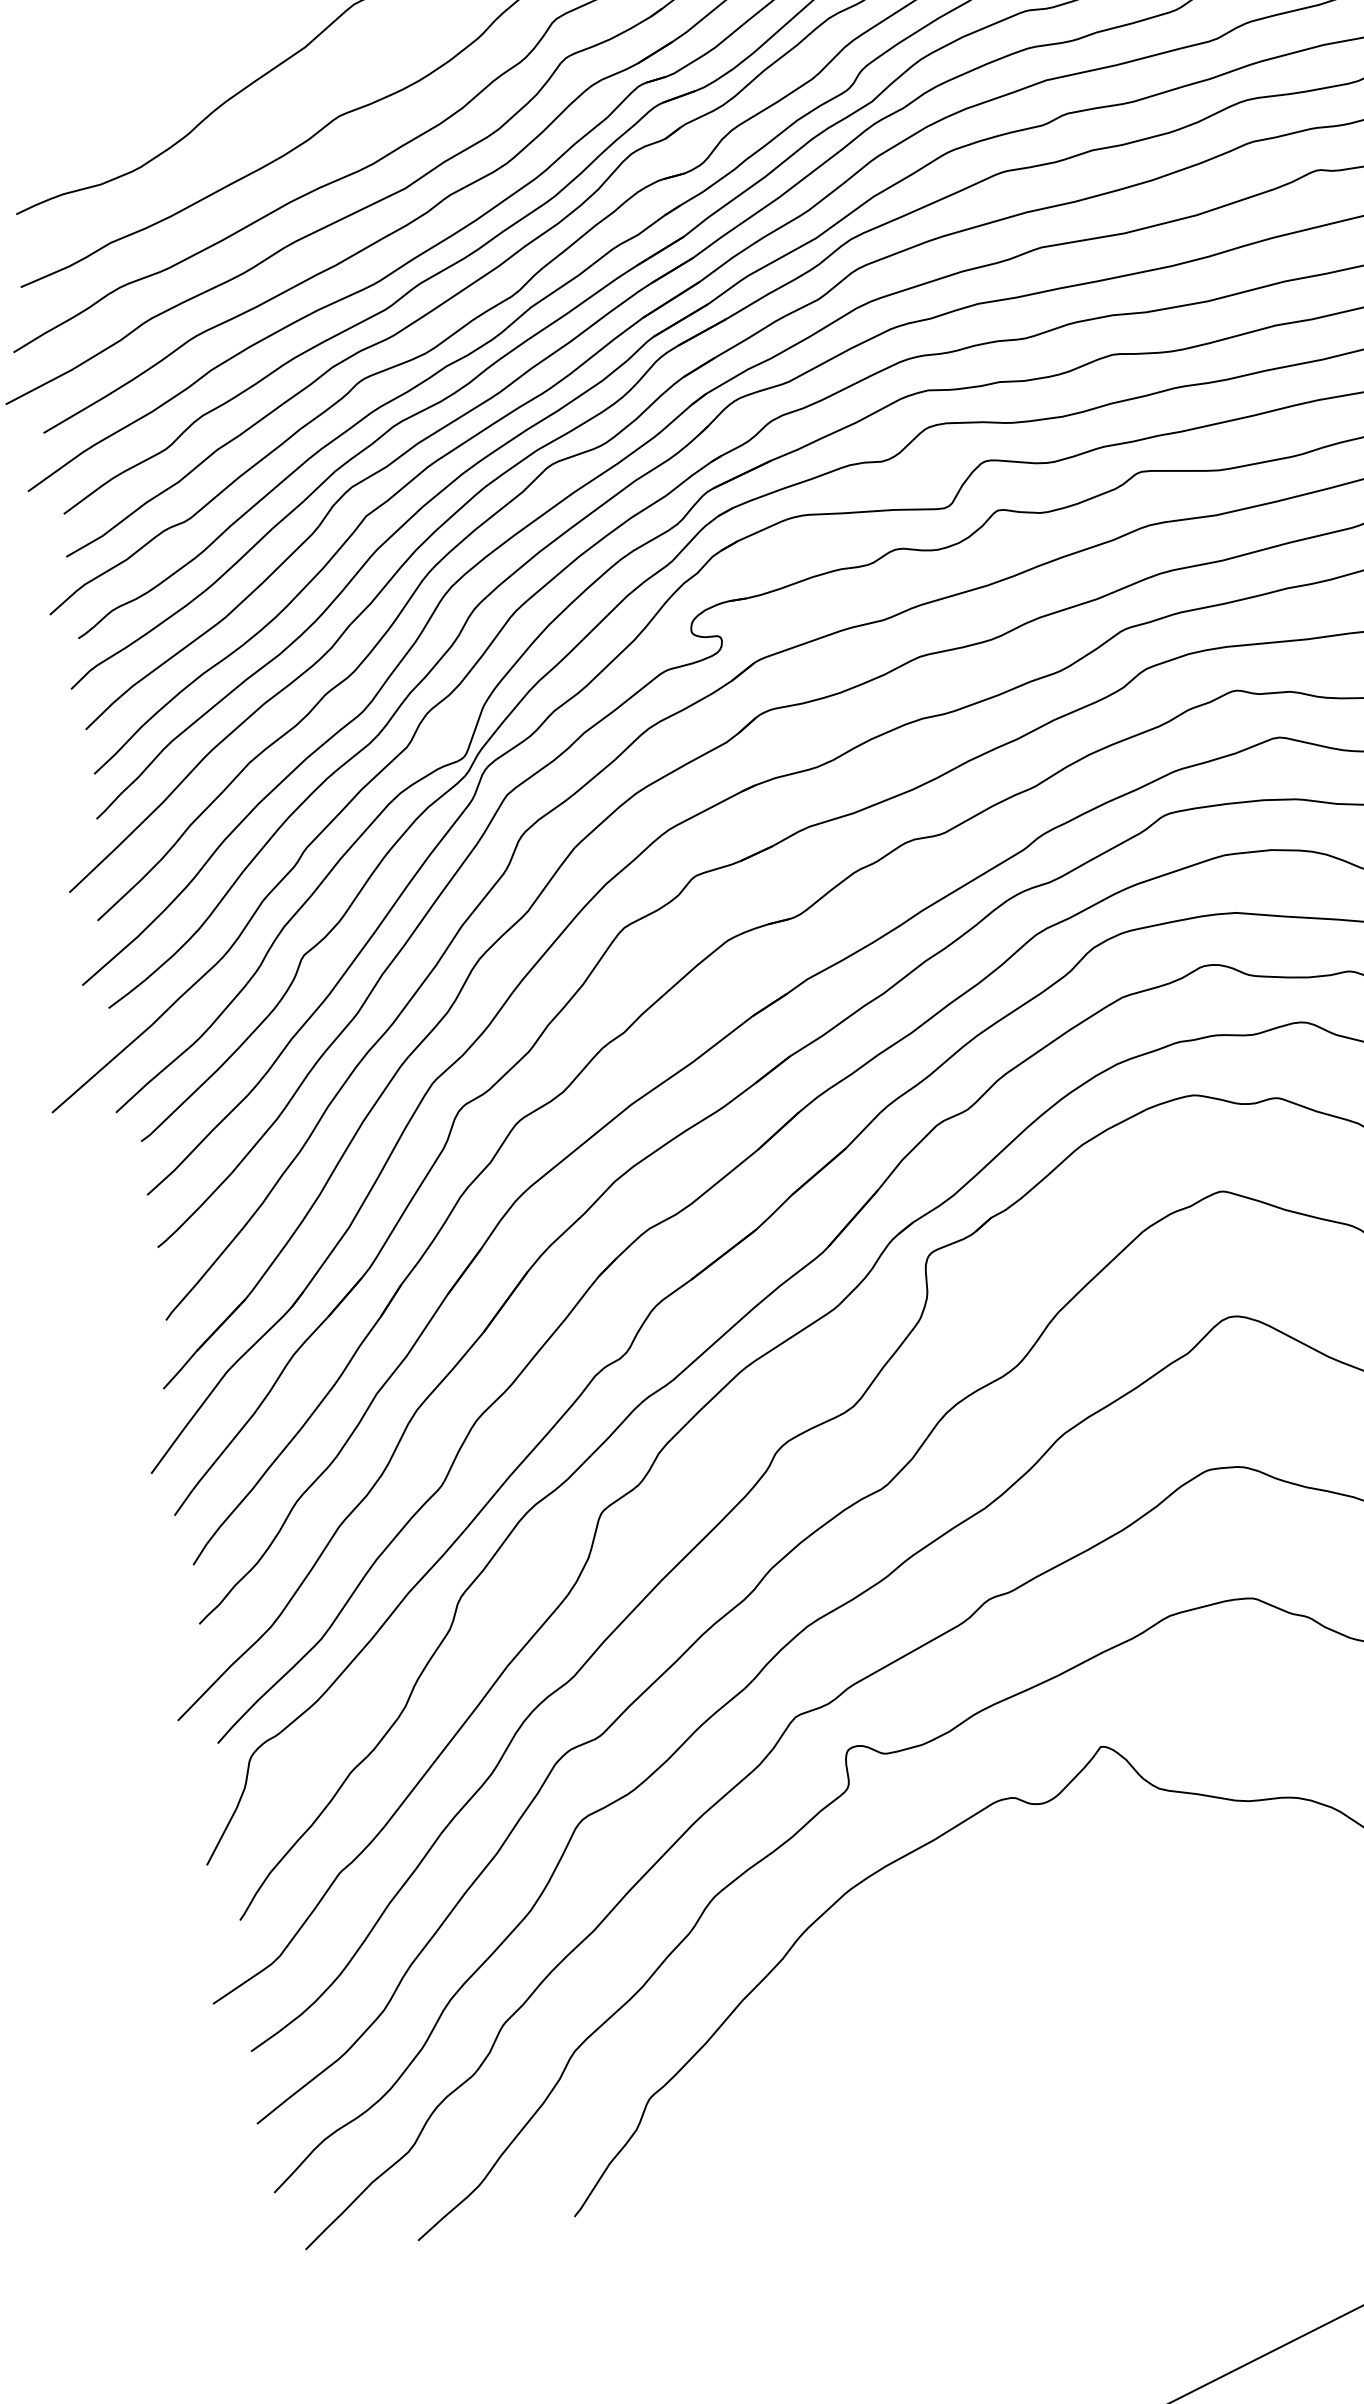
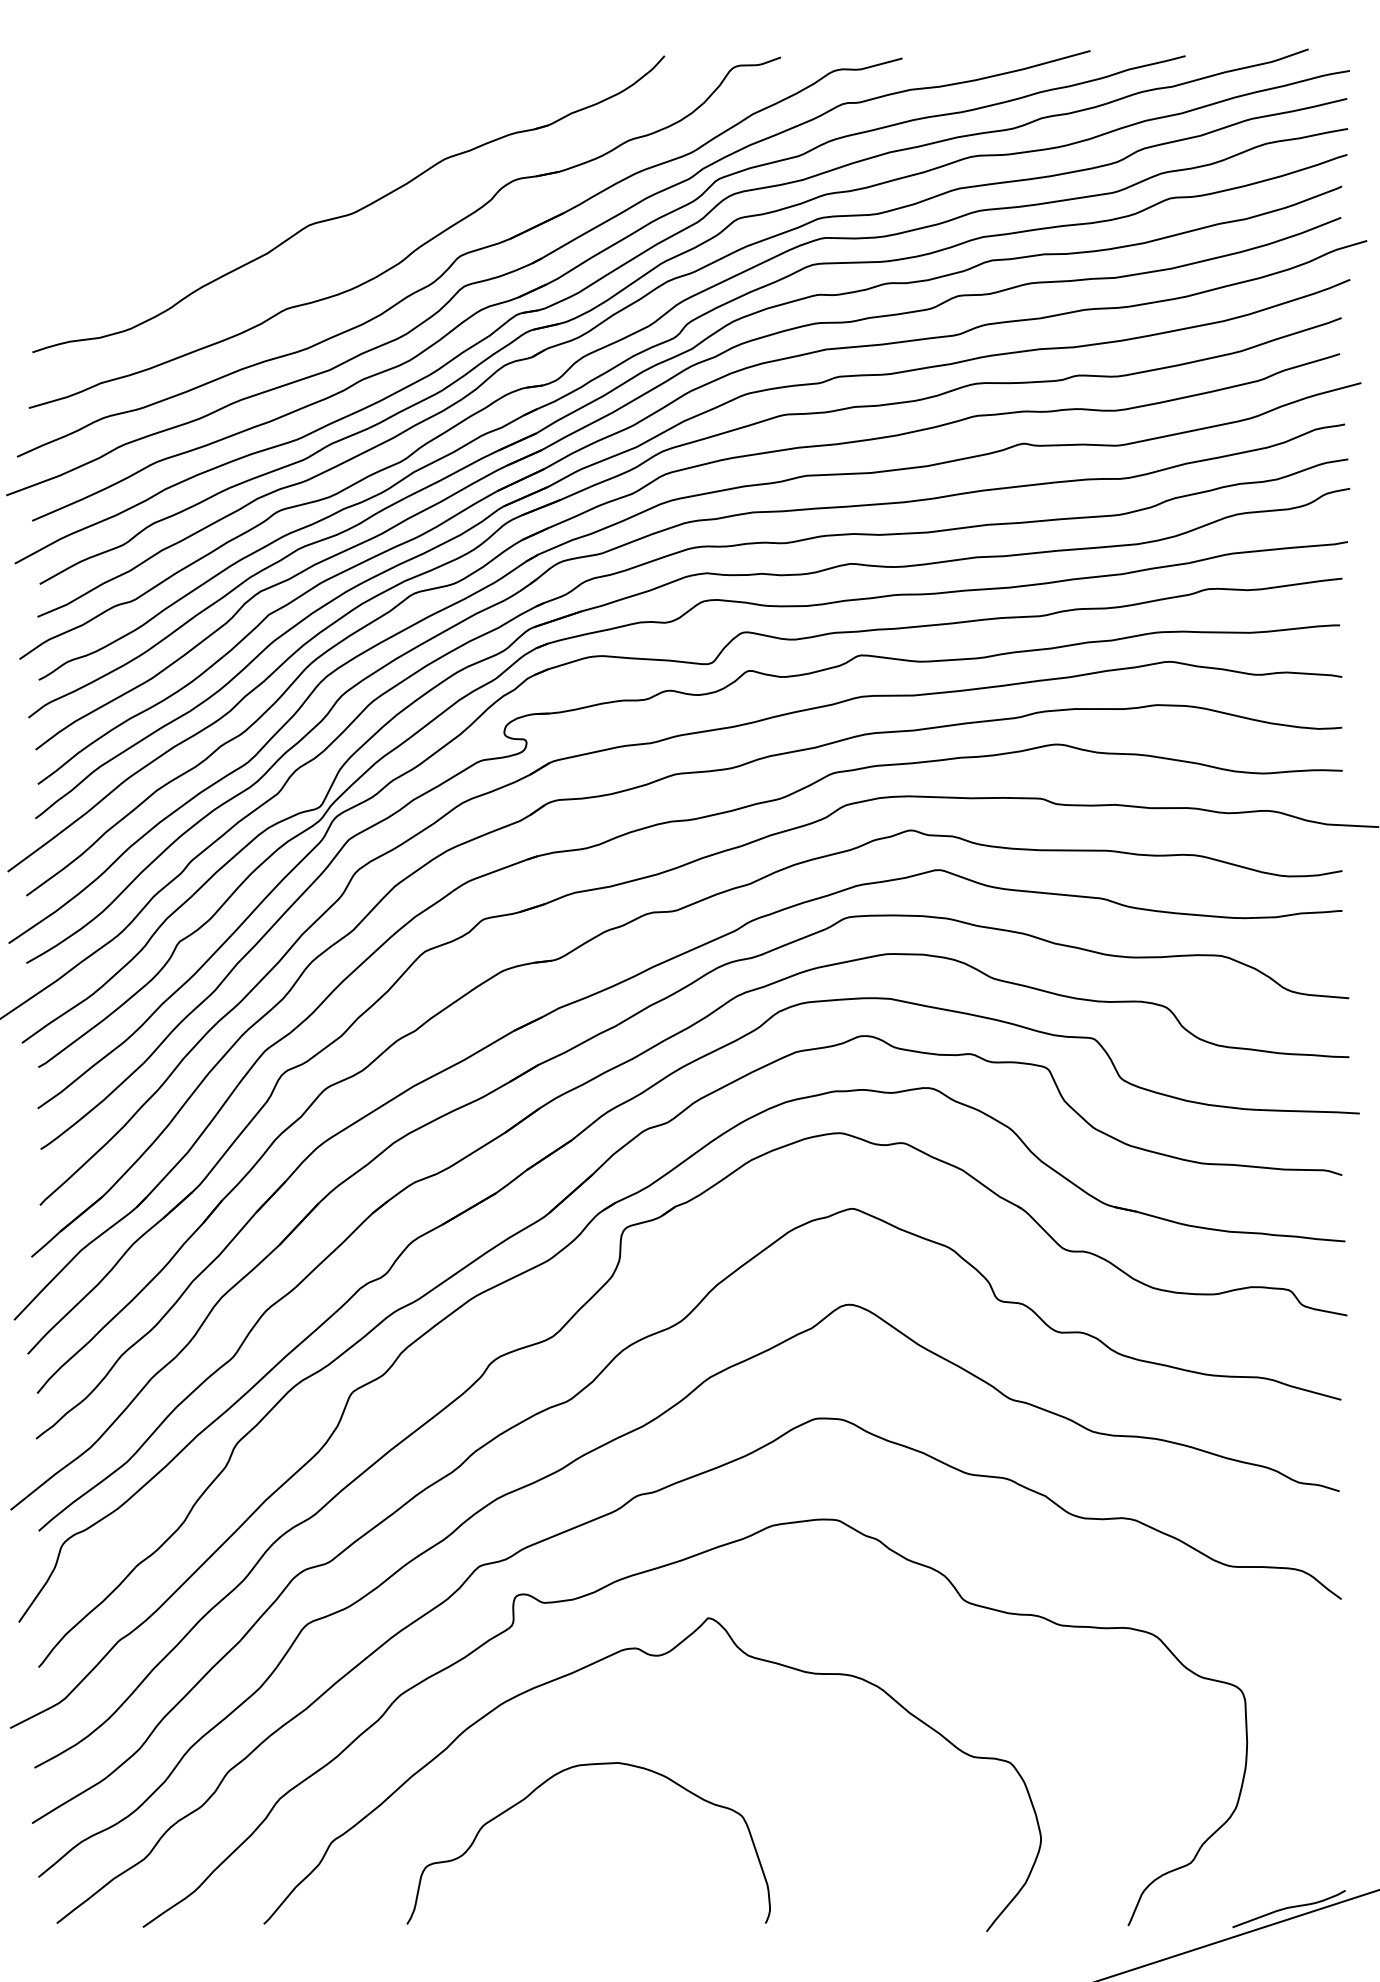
curve: (913, 1991) -> (542, 1785), added

